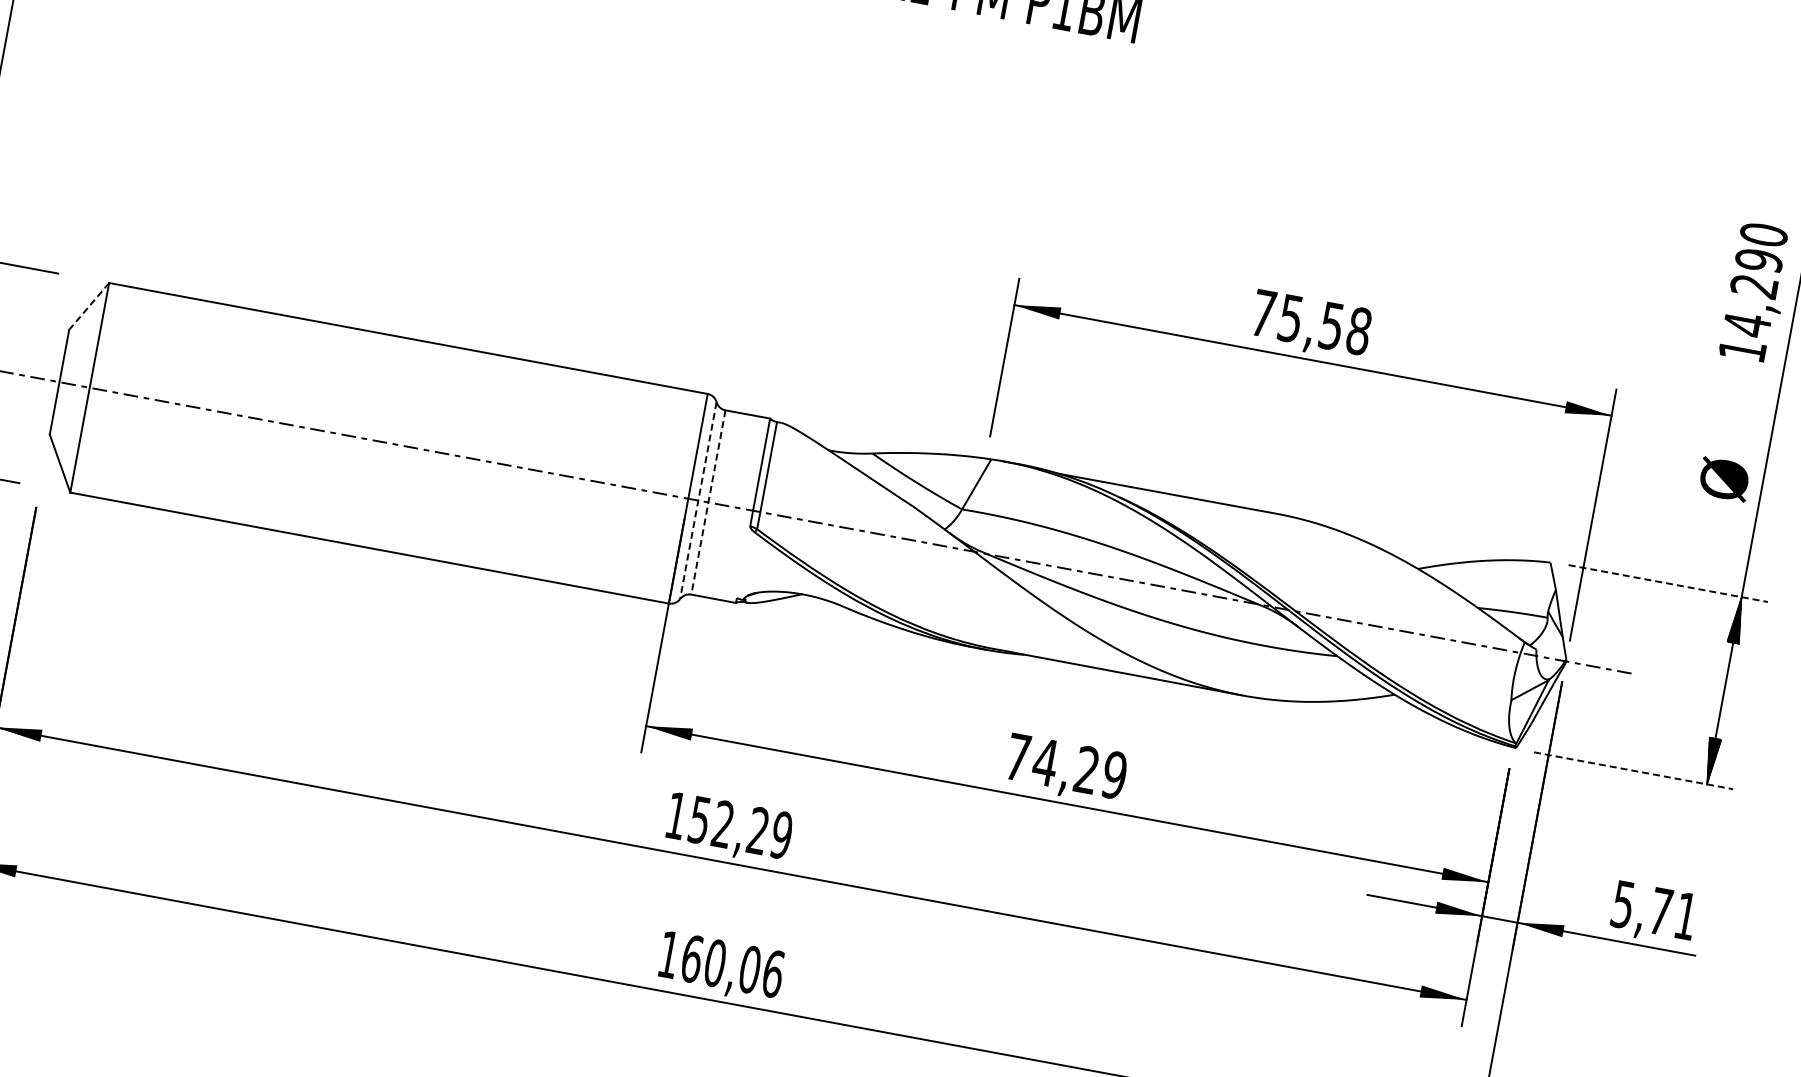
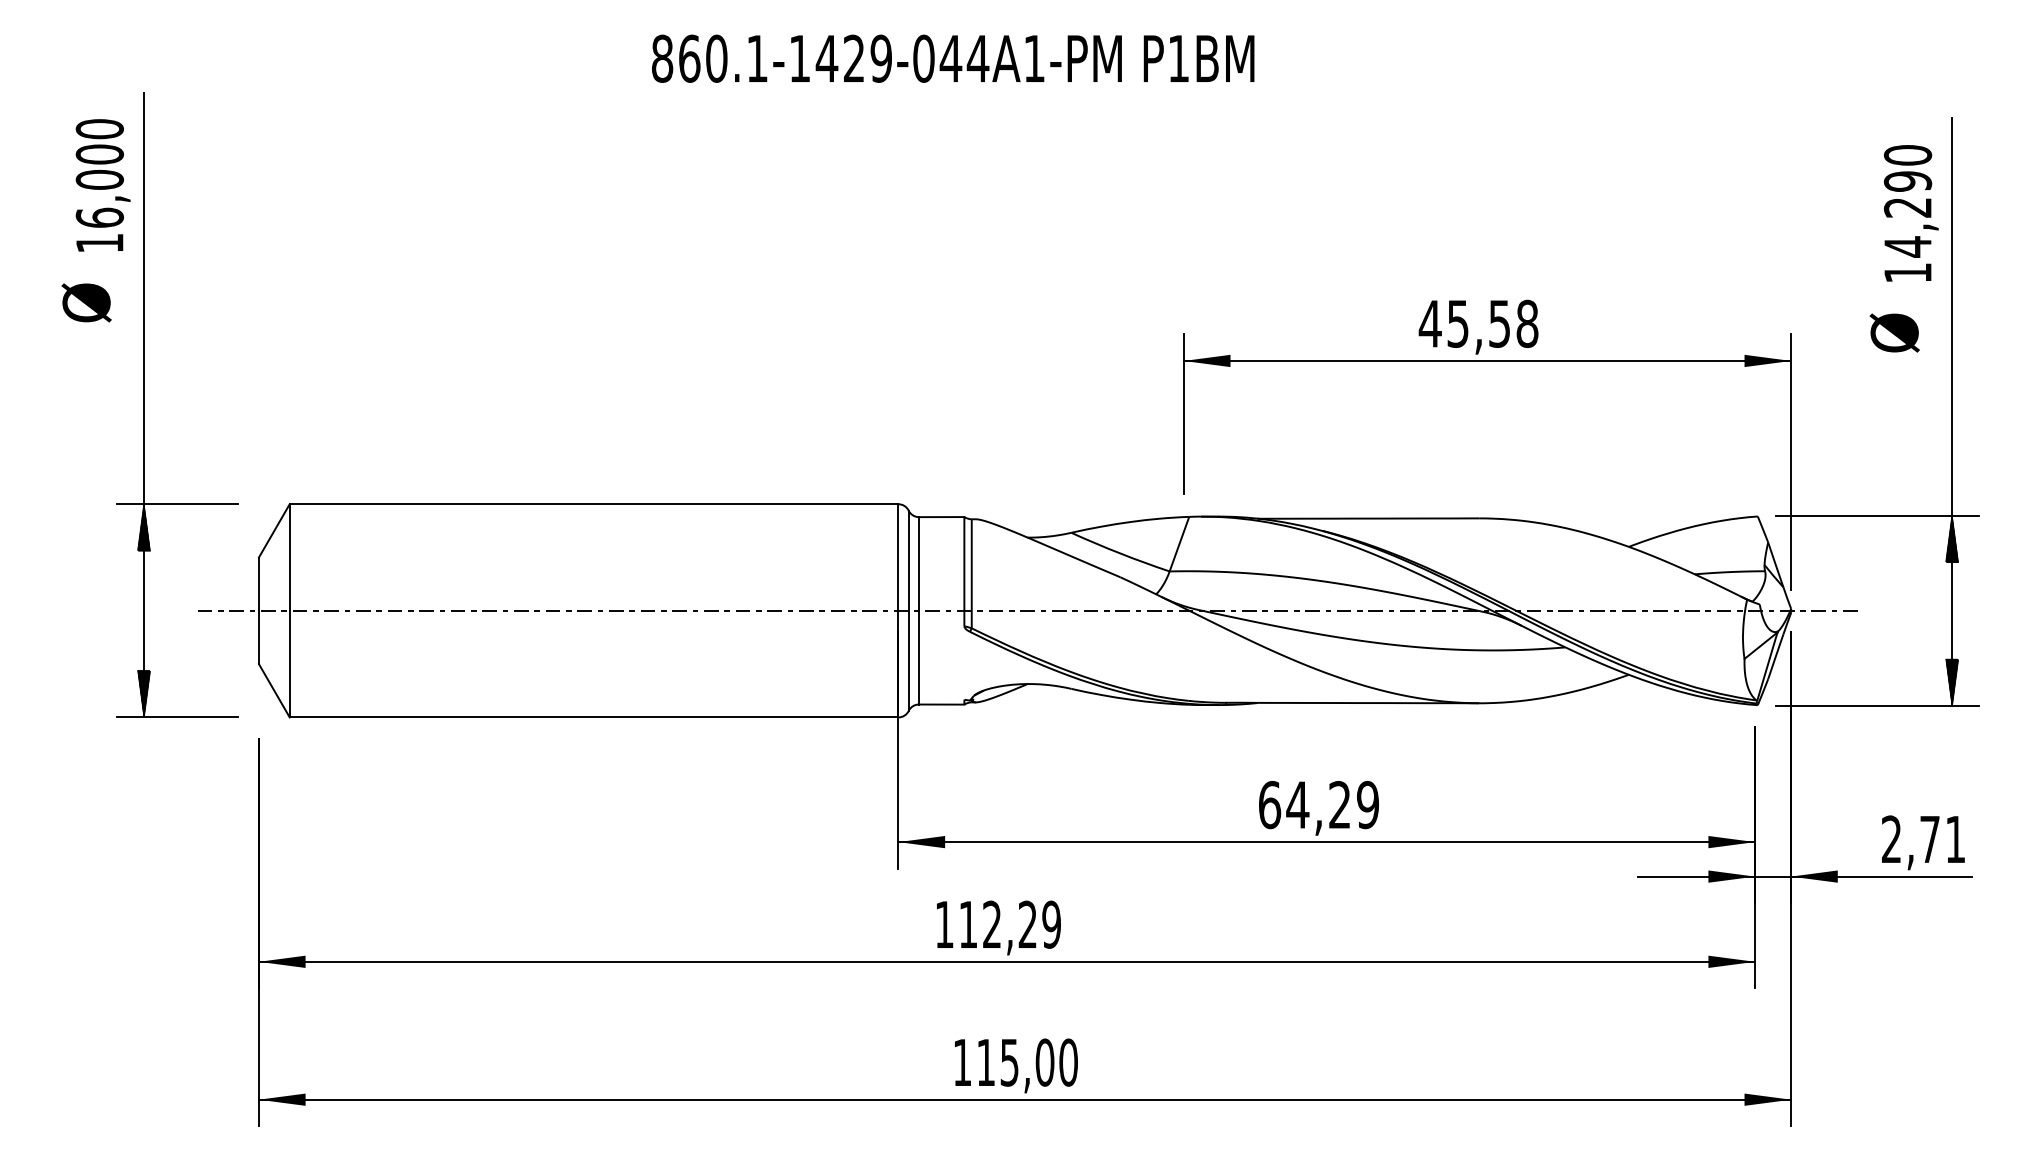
line: (89, 306) -> (274, 530), dashed -> solid
text: (1262, 312) -> (1429, 323), 75,58 -> 45,58
text: (1724, 478) -> (1894, 332), moved
line: (698, 501) -> (908, 611), dashed -> solid
line: (708, 502) -> (918, 610), dashed -> solid
line: (1669, 583) -> (1878, 515), dashed -> solid
text: (1018, 756) -> (1270, 804), 74,29 -> 64,29
line: (1634, 771) -> (1878, 706), dashed -> solid
text: (699, 819) -> (968, 924), 152,29 -> 112,29
text: (1623, 904) -> (1891, 839), 5,71 -> 2,71
text: (732, 966) -> (1027, 1062), 160,06 -> 115,00

